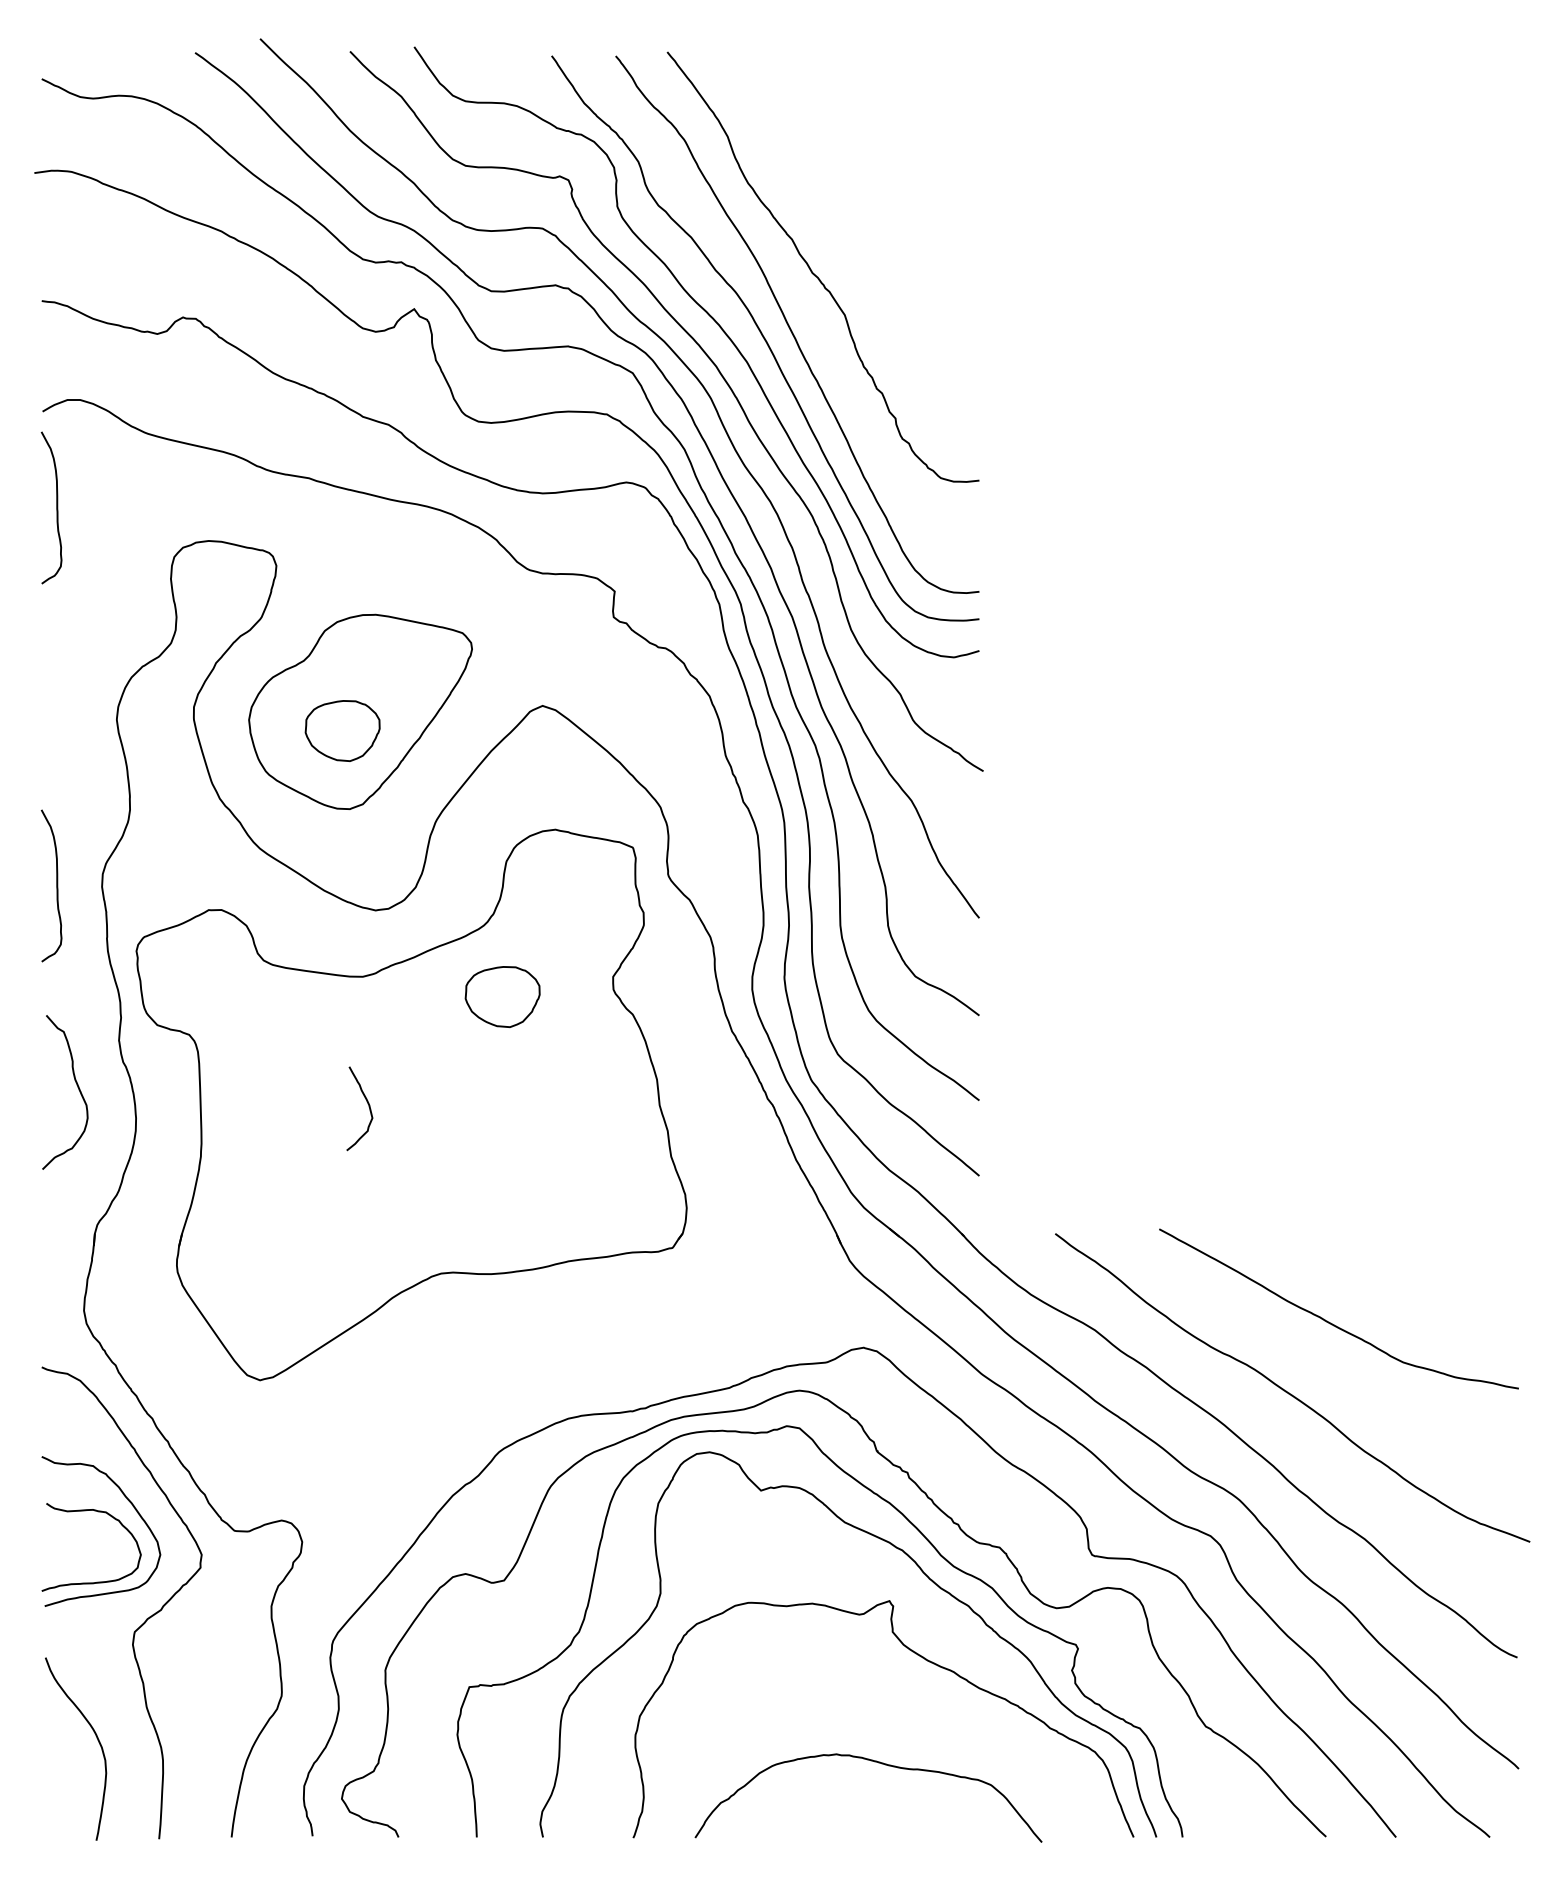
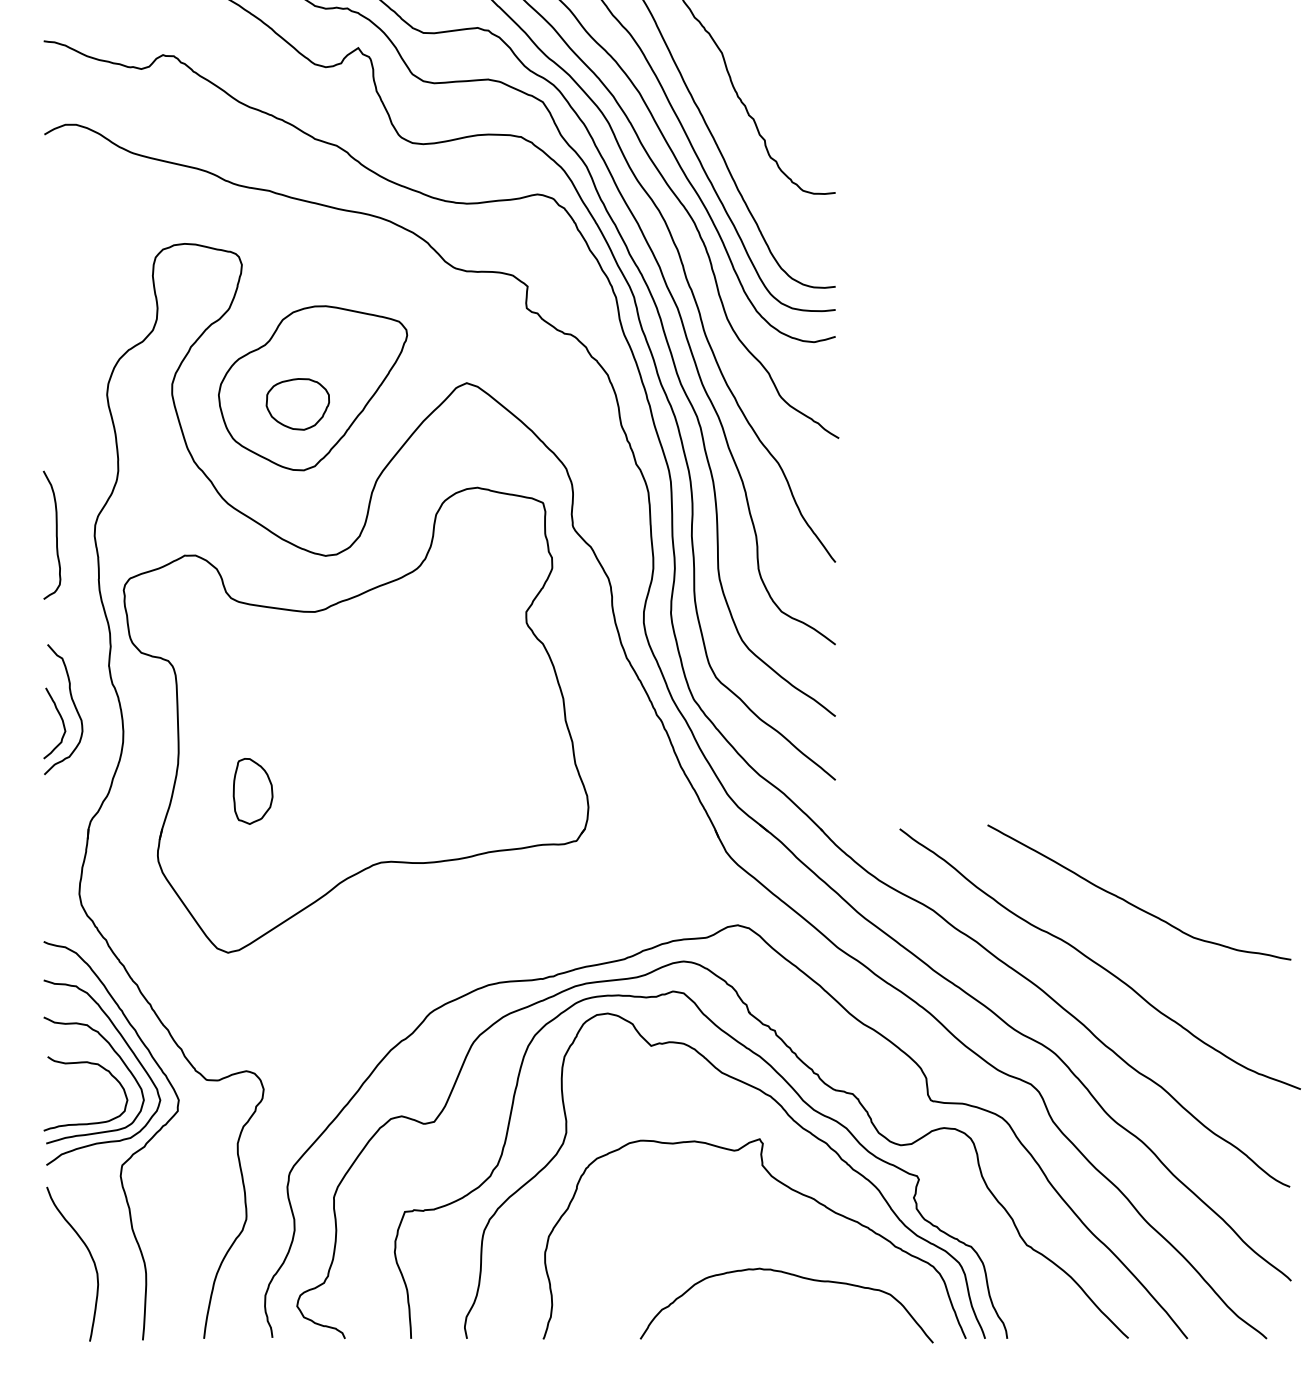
curve: (56, 507) -> (56, 215), removed
part: (502, 996) -> (432, 628), removed
curve: (367, 1104) -> (61, 719), moved
part: (289, 1188) -> (252, 790), added
curve: (145, 1497) -> (131, 1051), added
curve: (878, 1763) -> (795, 1276), moved

